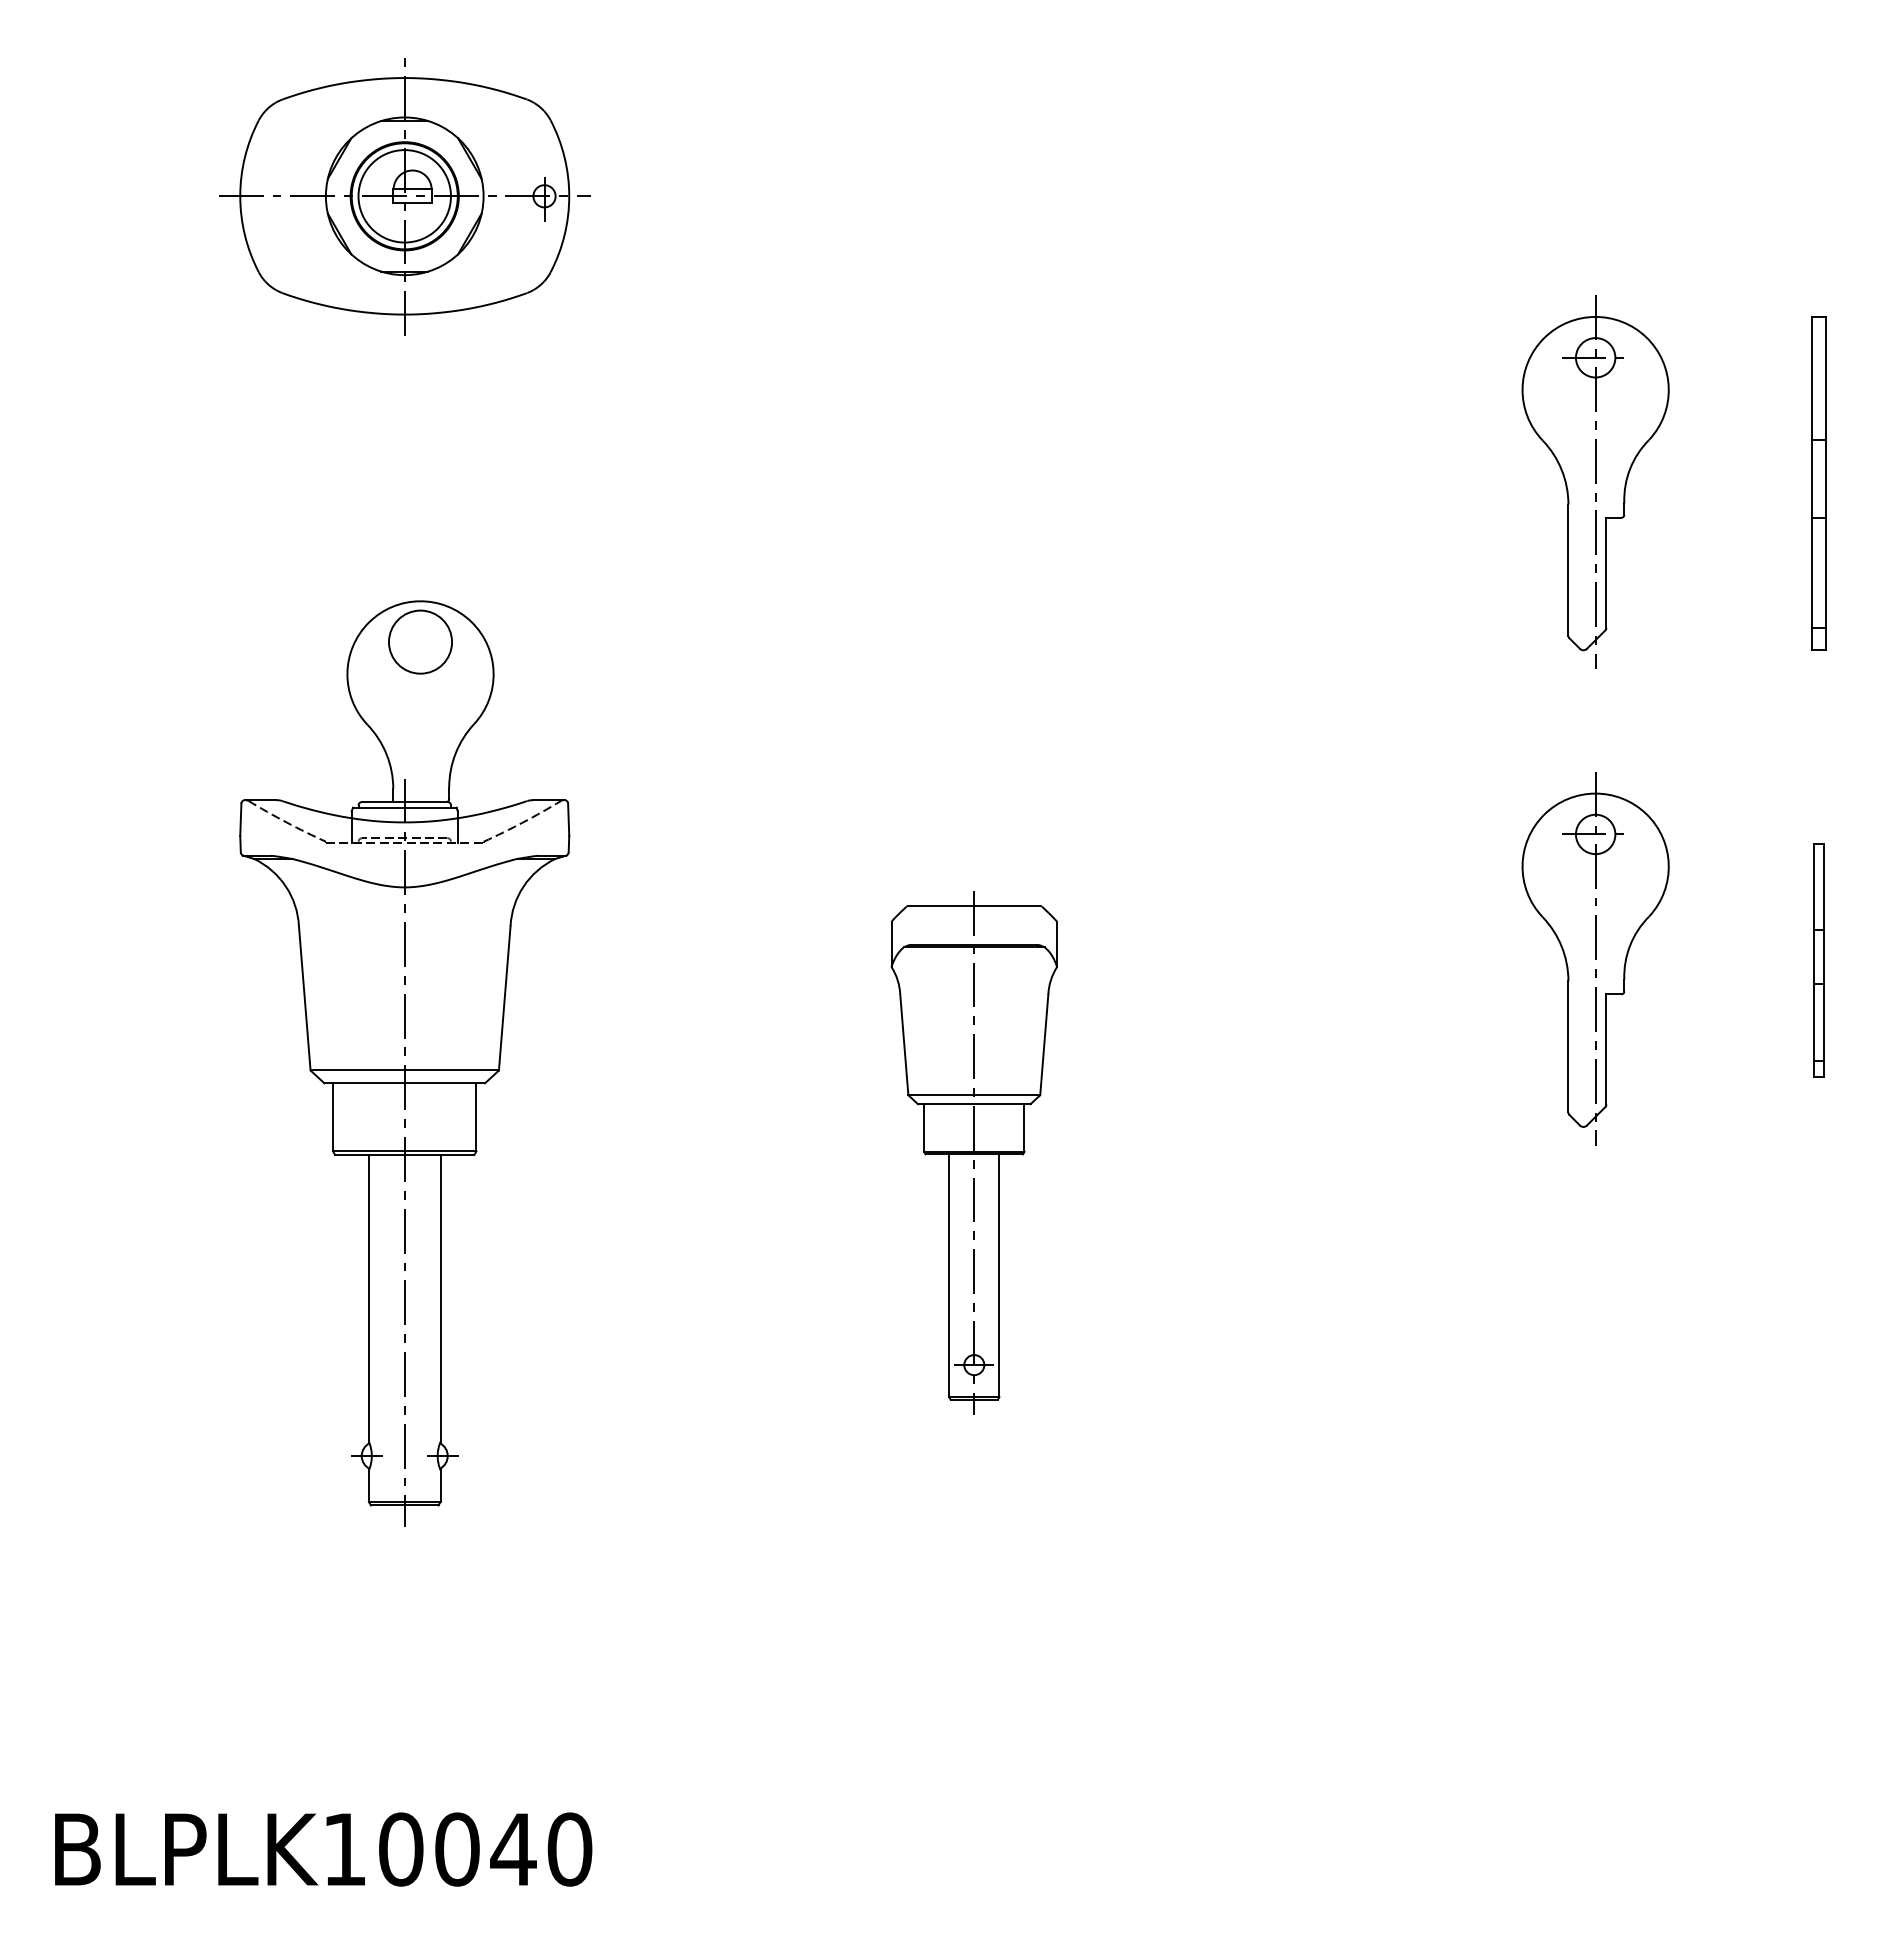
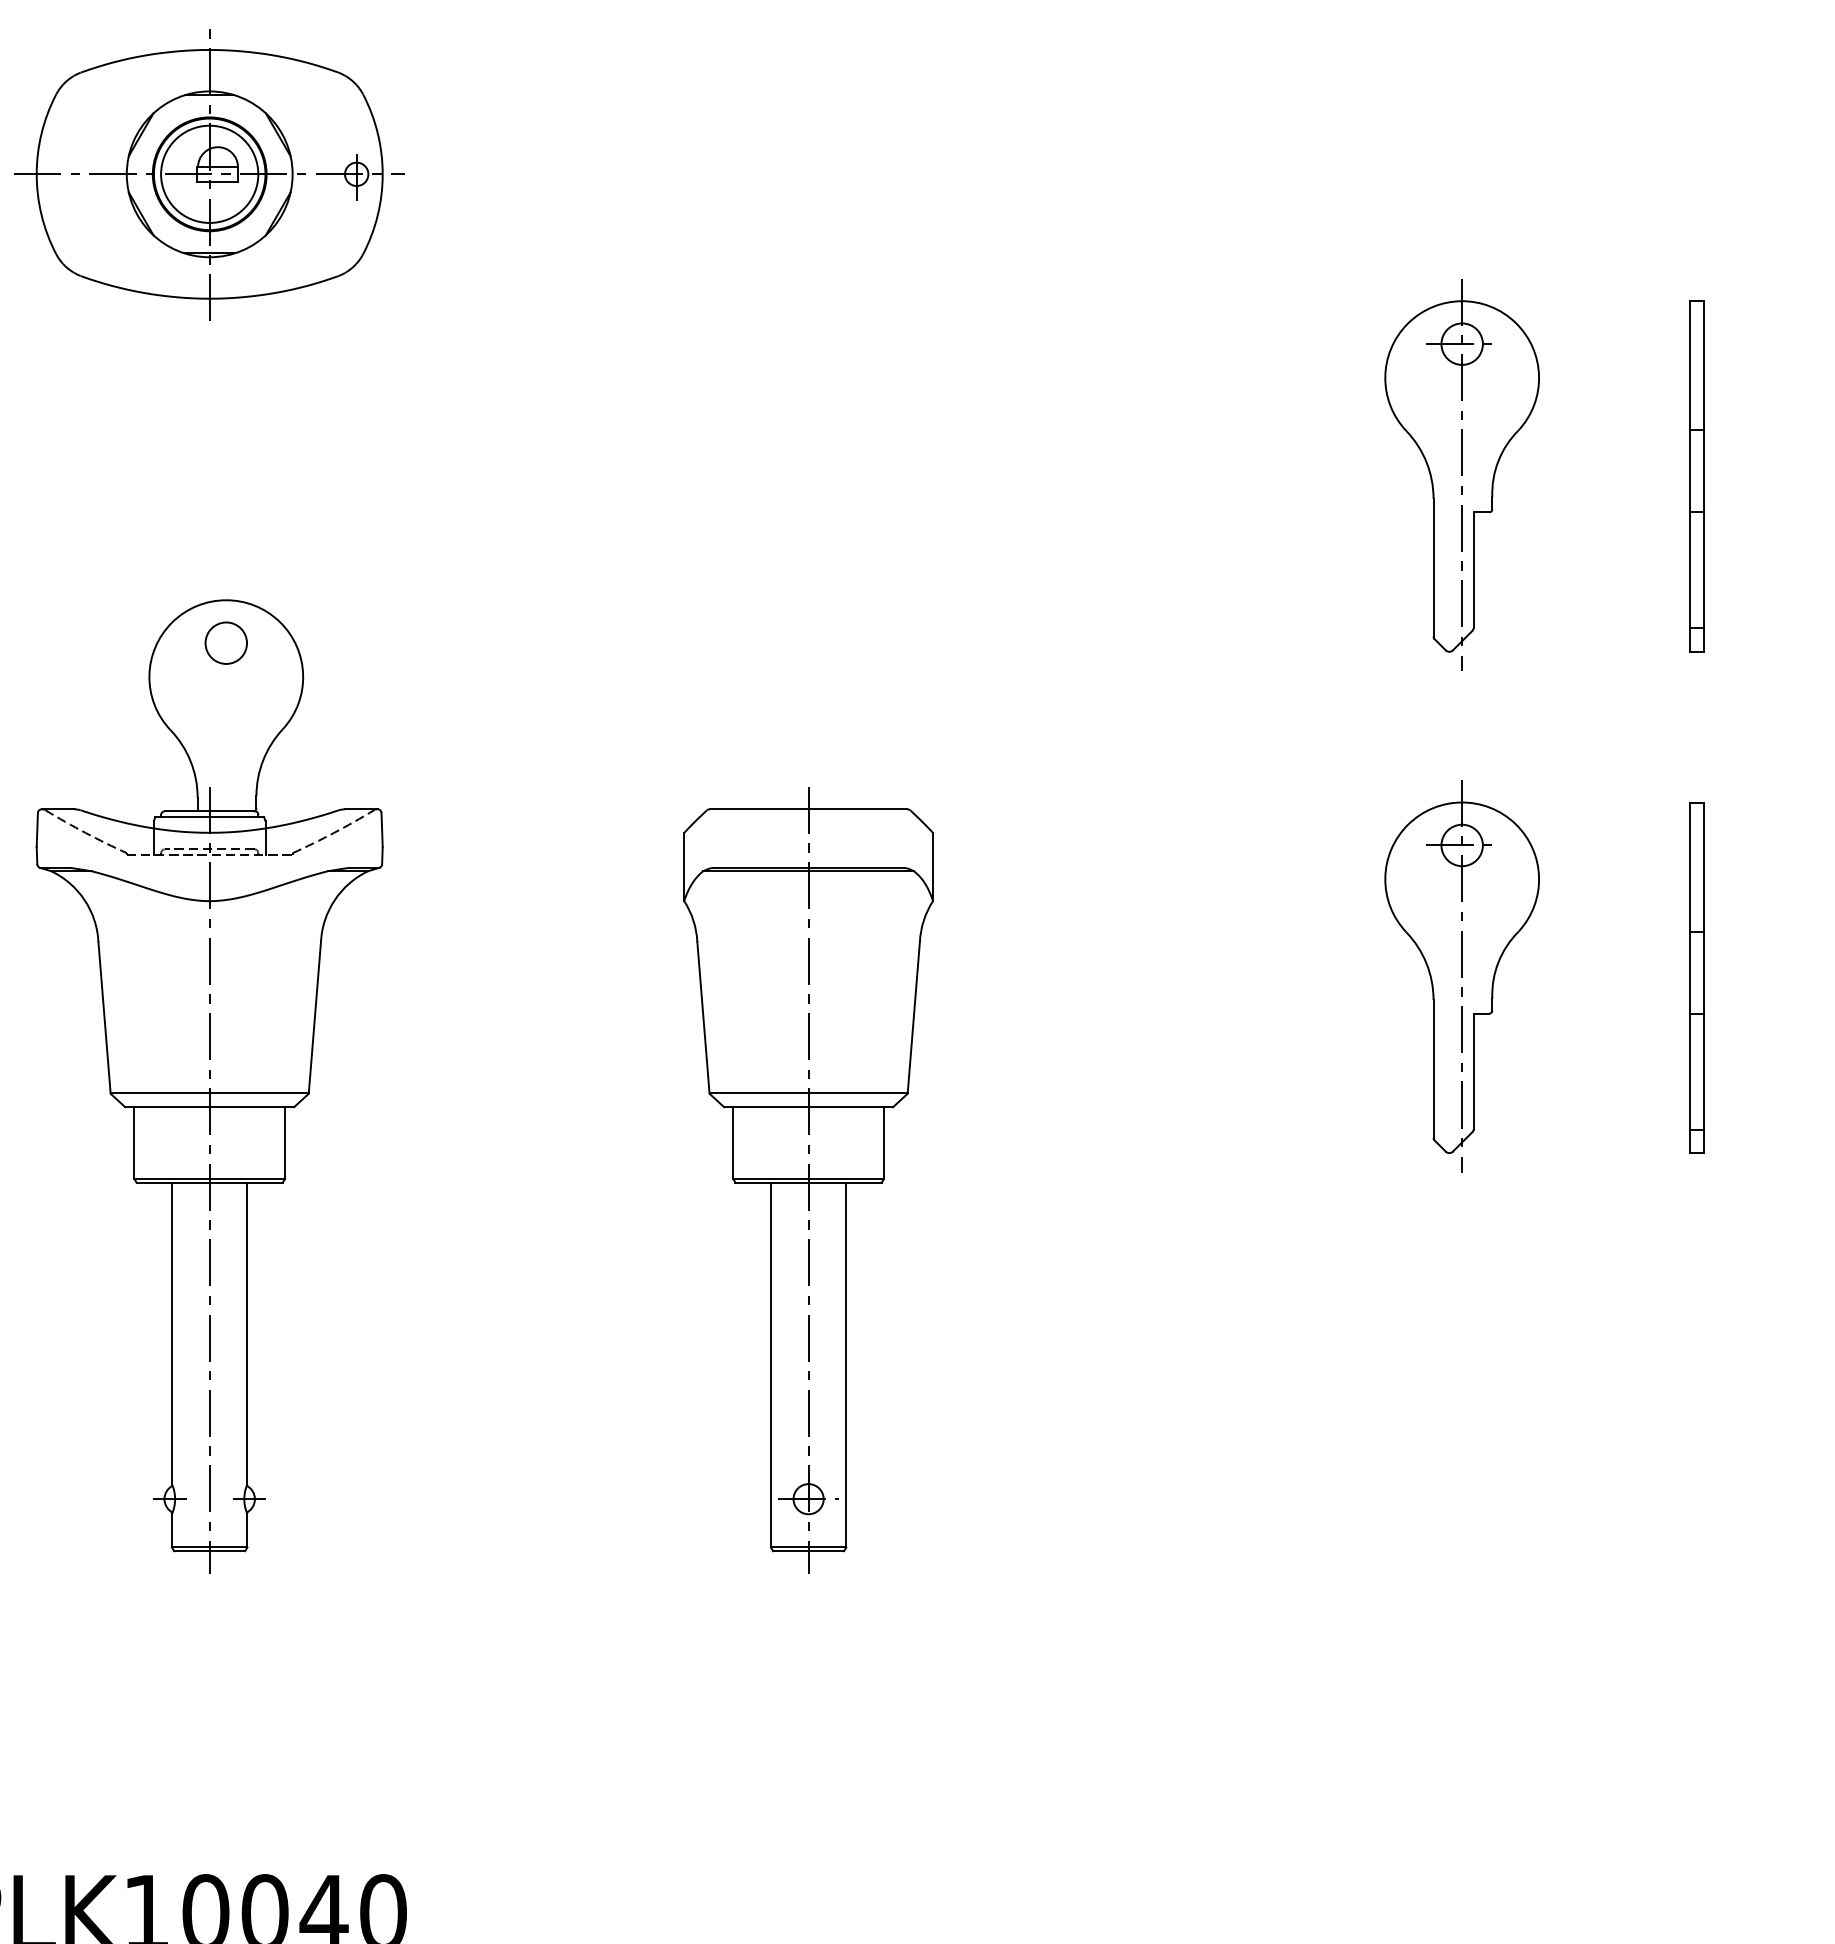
circle: (420, 641) -> (226, 642), size x0.62
part: (1818, 960) -> (1696, 978), size x1.43
part: (974, 1152) -> (808, 1179), size x1.43

